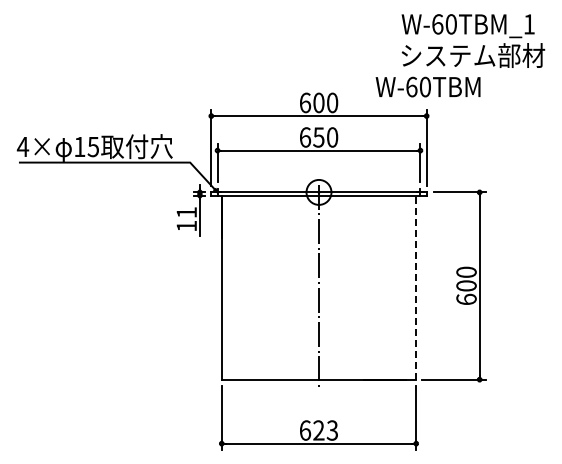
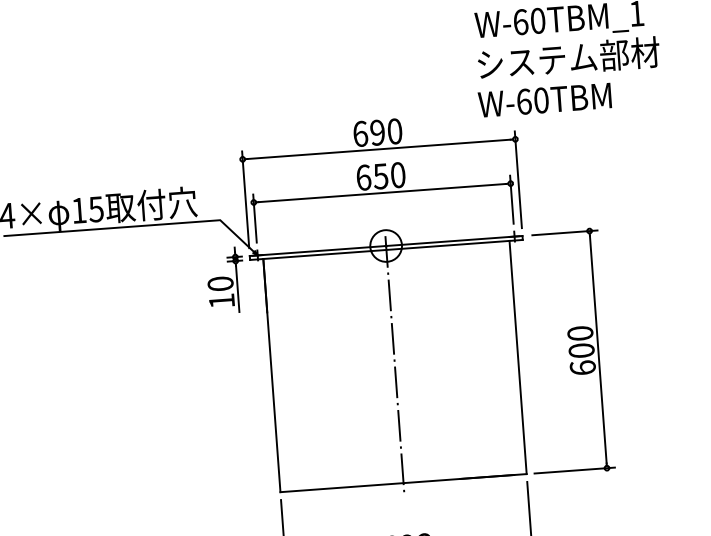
text: (427, 86) -> (544, 99), moved
text: (318, 102) -> (377, 132), 600 -> 690
text: (186, 212) -> (220, 283), 11 -> 10
line: (416, 287) -> (518, 357), dashed -> solid

